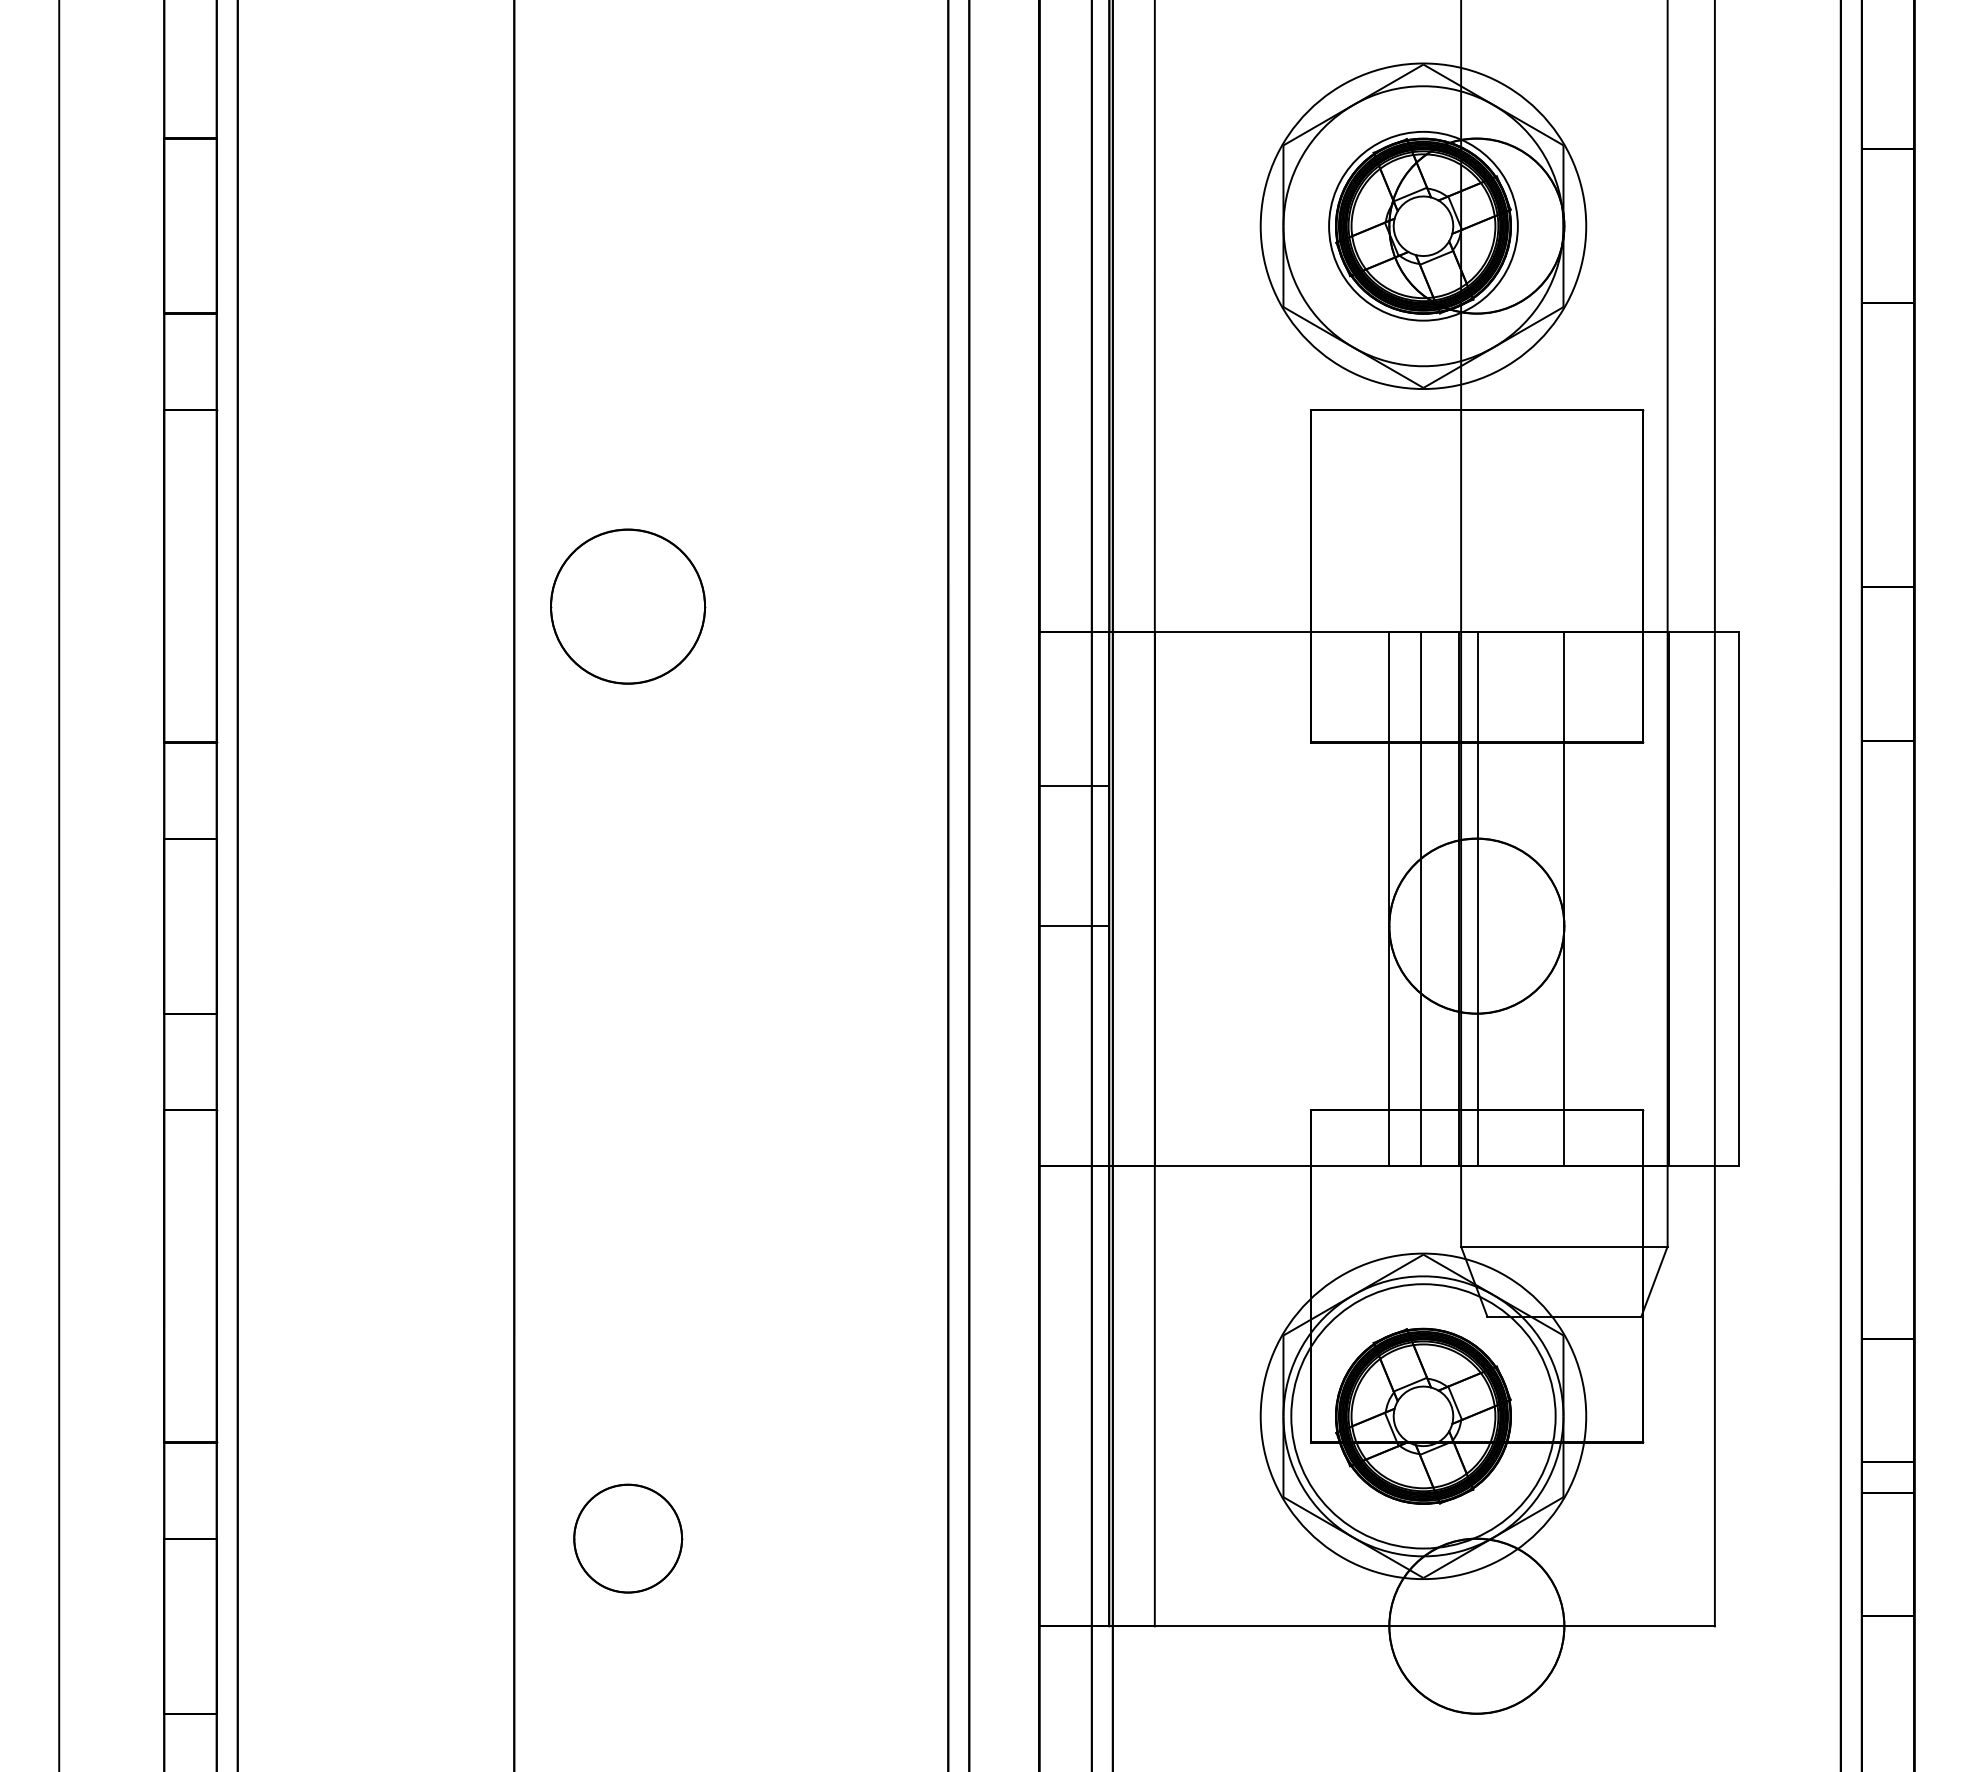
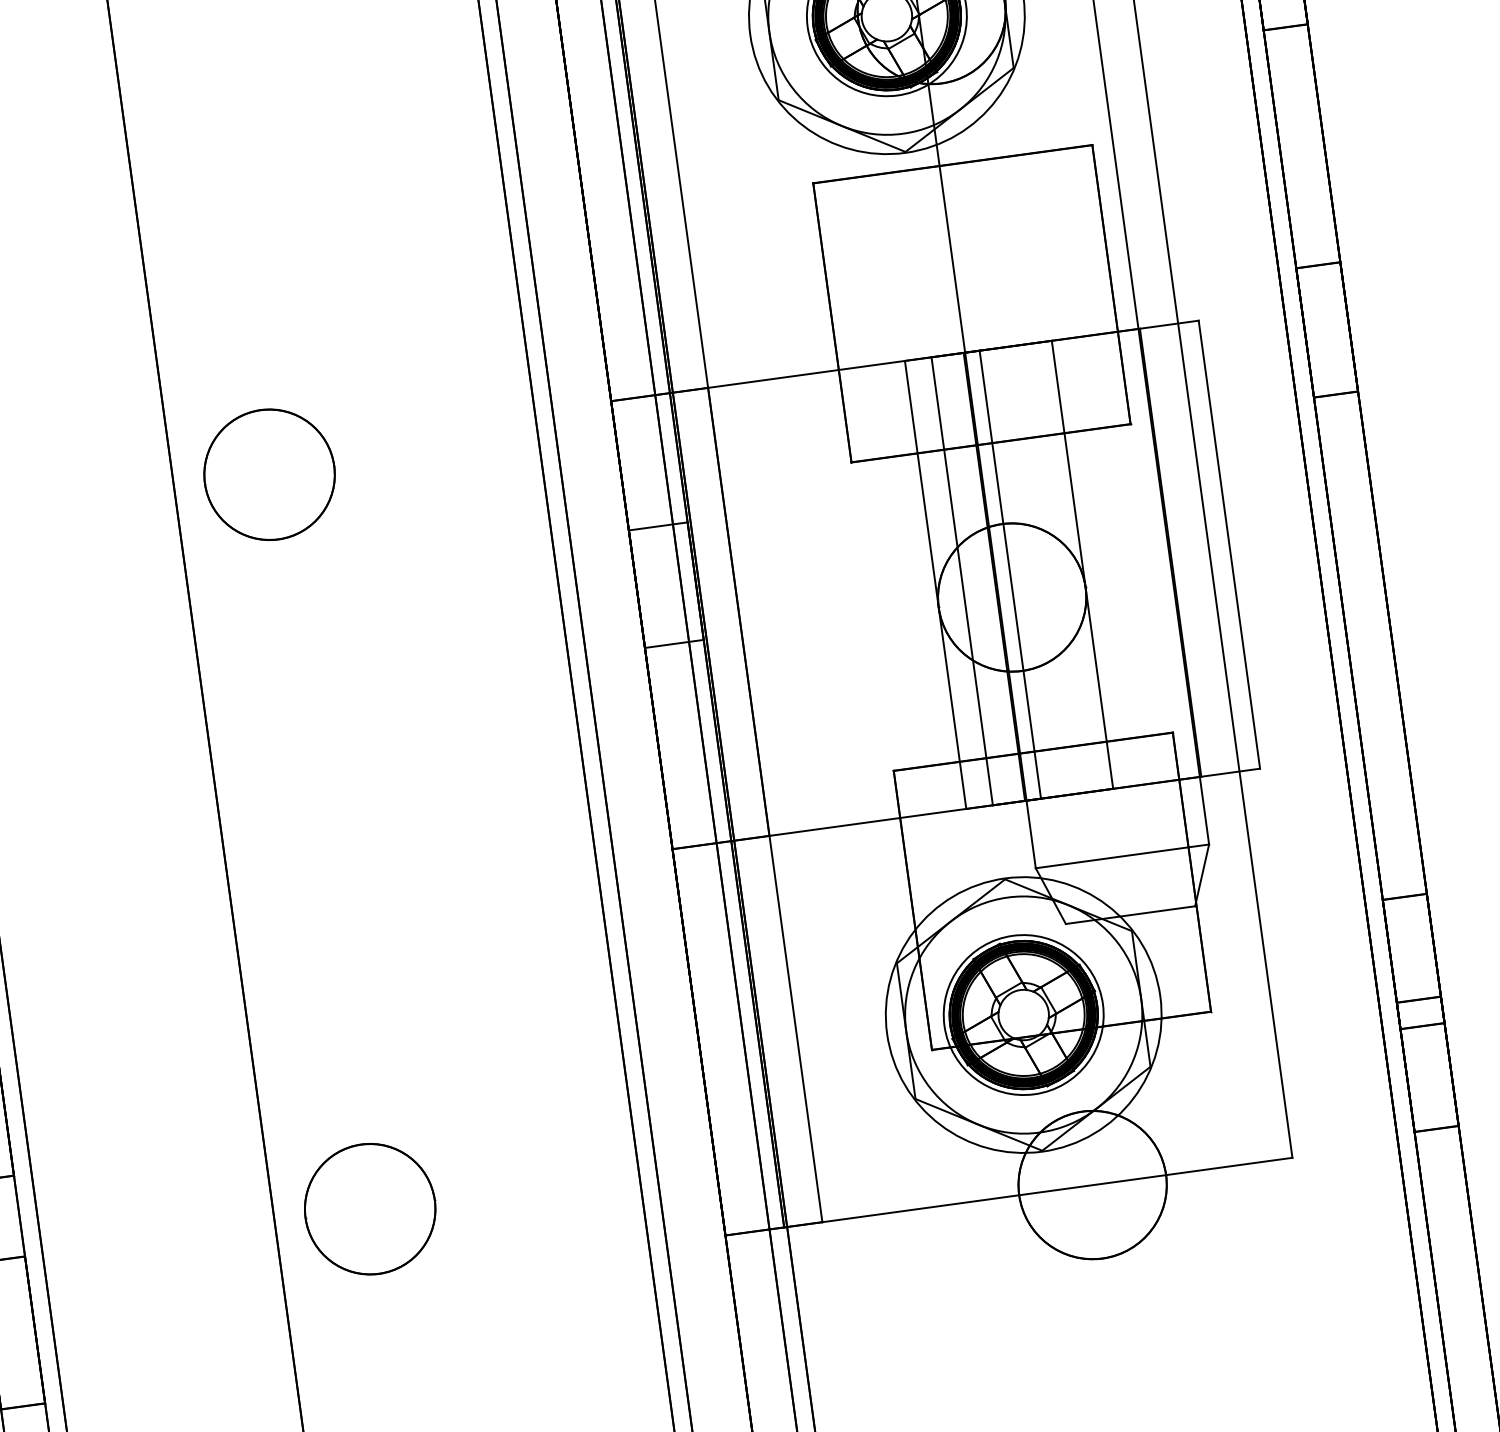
circle: (628, 606) -> (269, 474), moved
circle: (1423, 1415) -> (1023, 1014), size x0.71
circle: (628, 1538) -> (370, 1208), size x1.43

